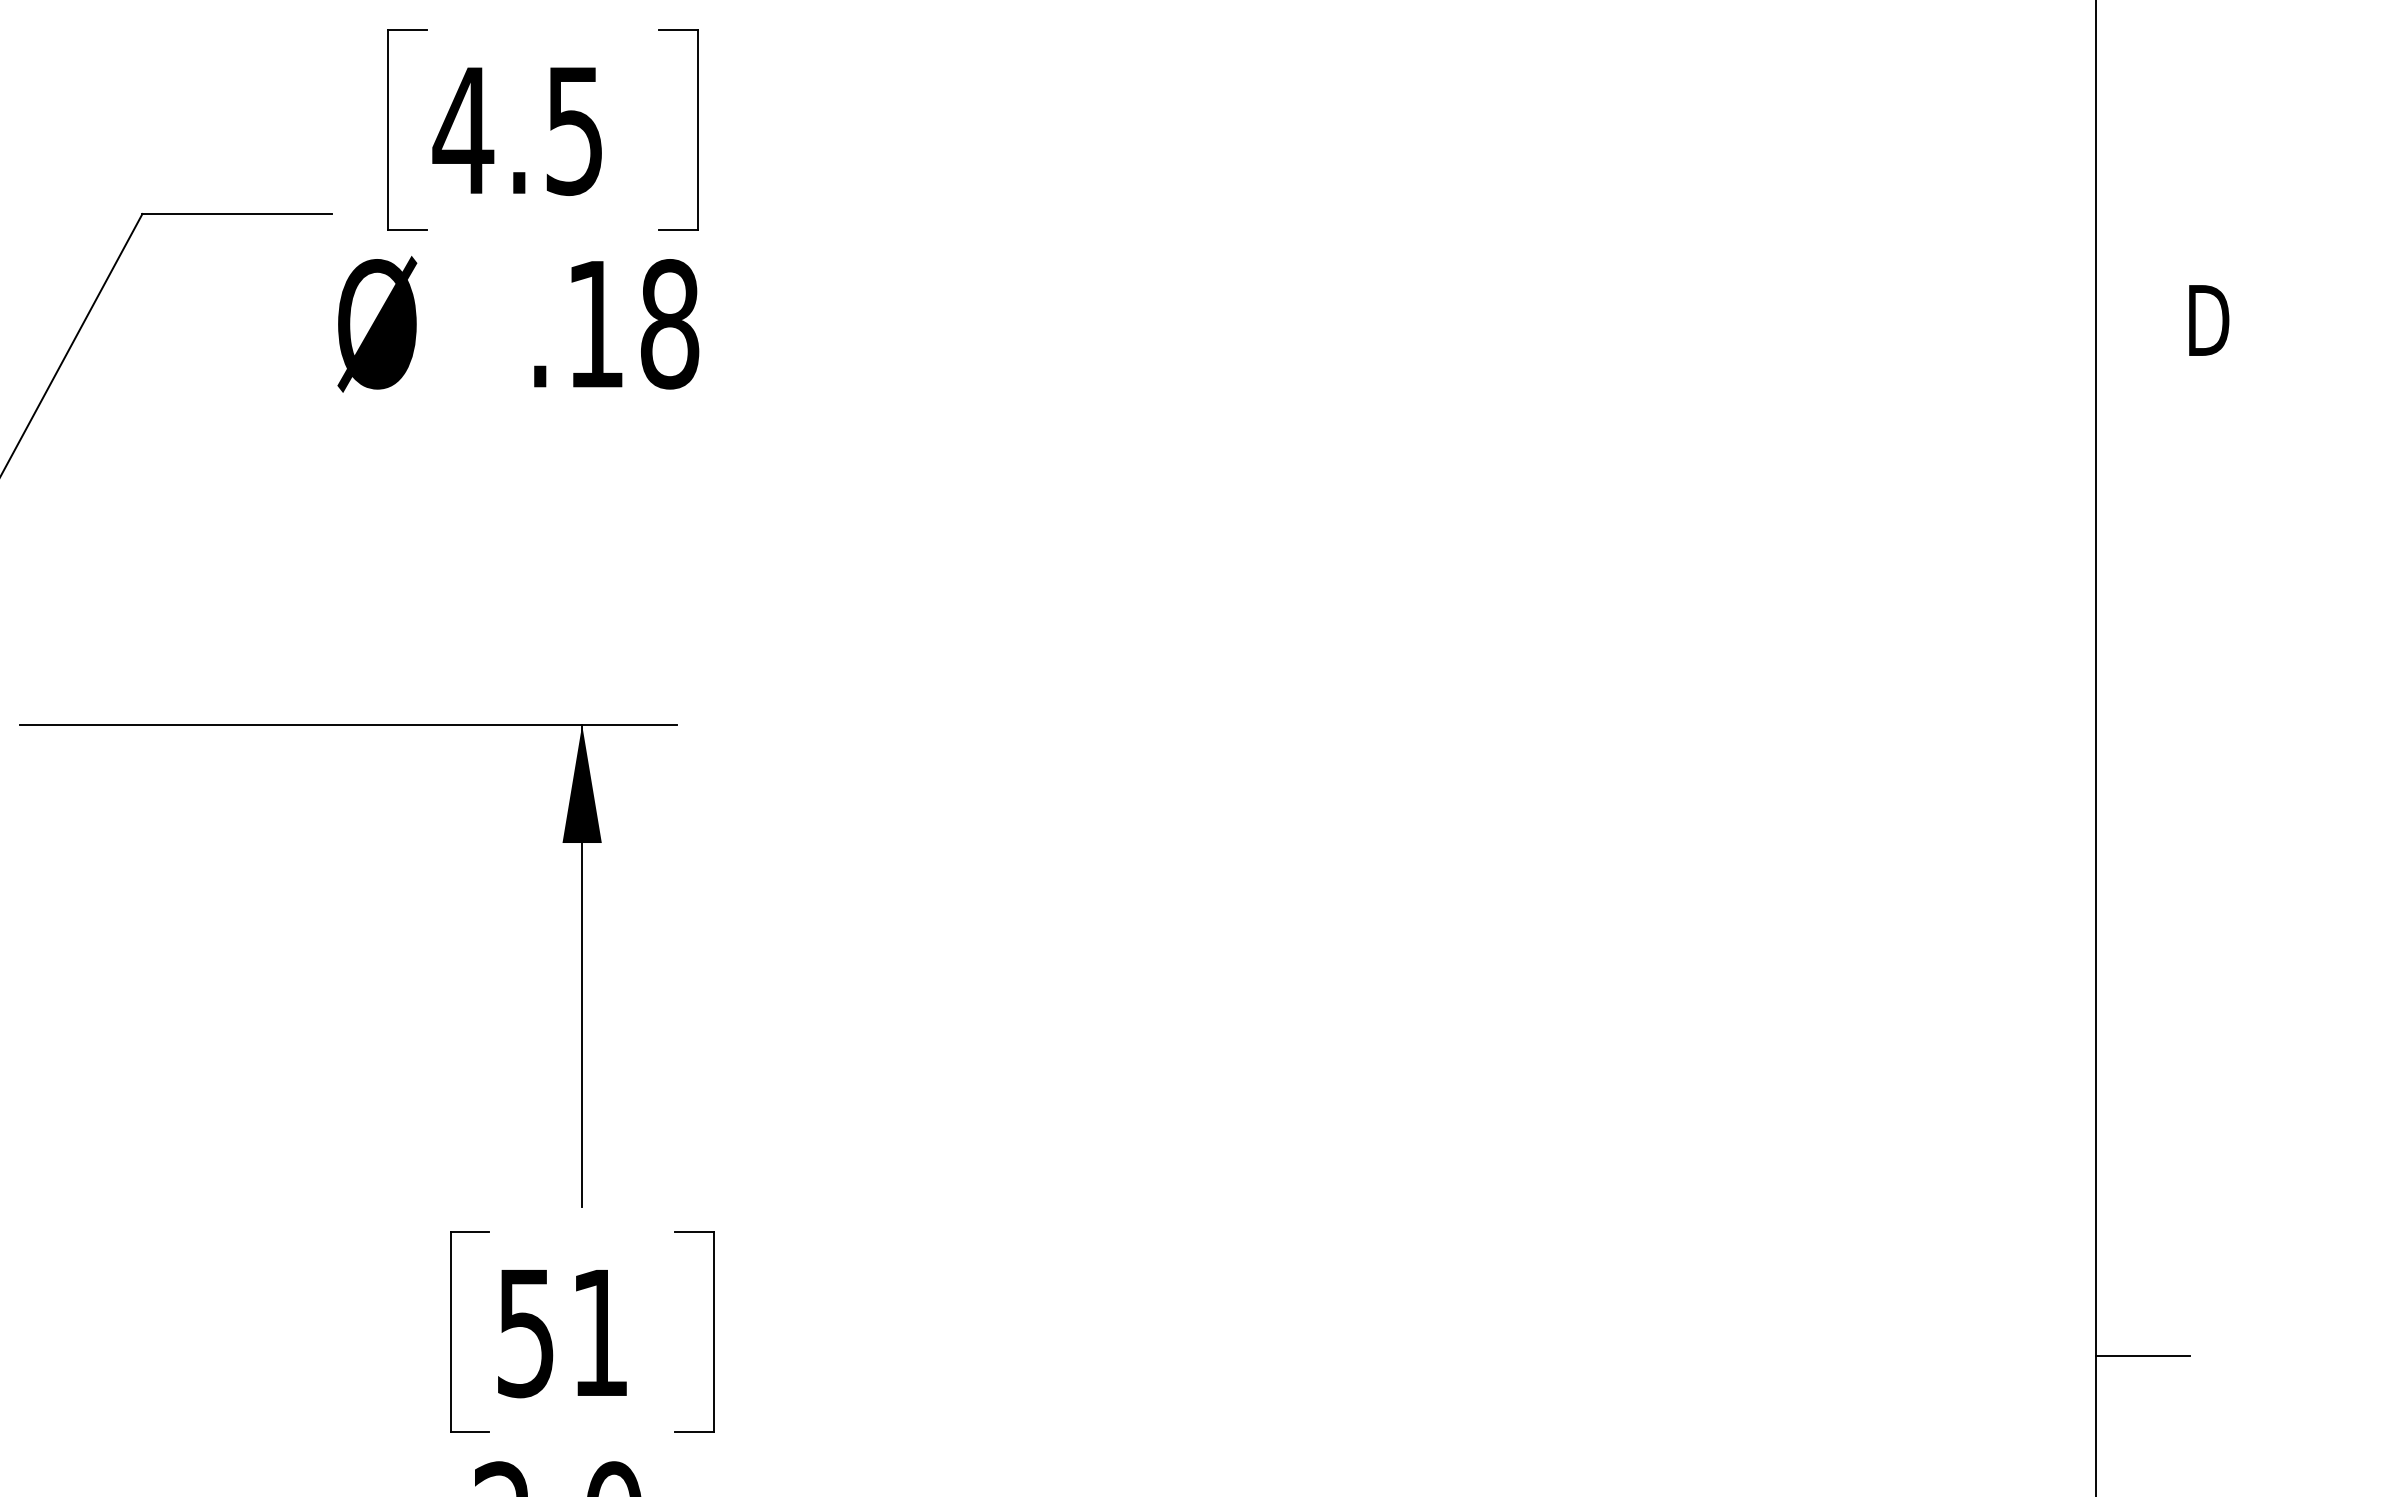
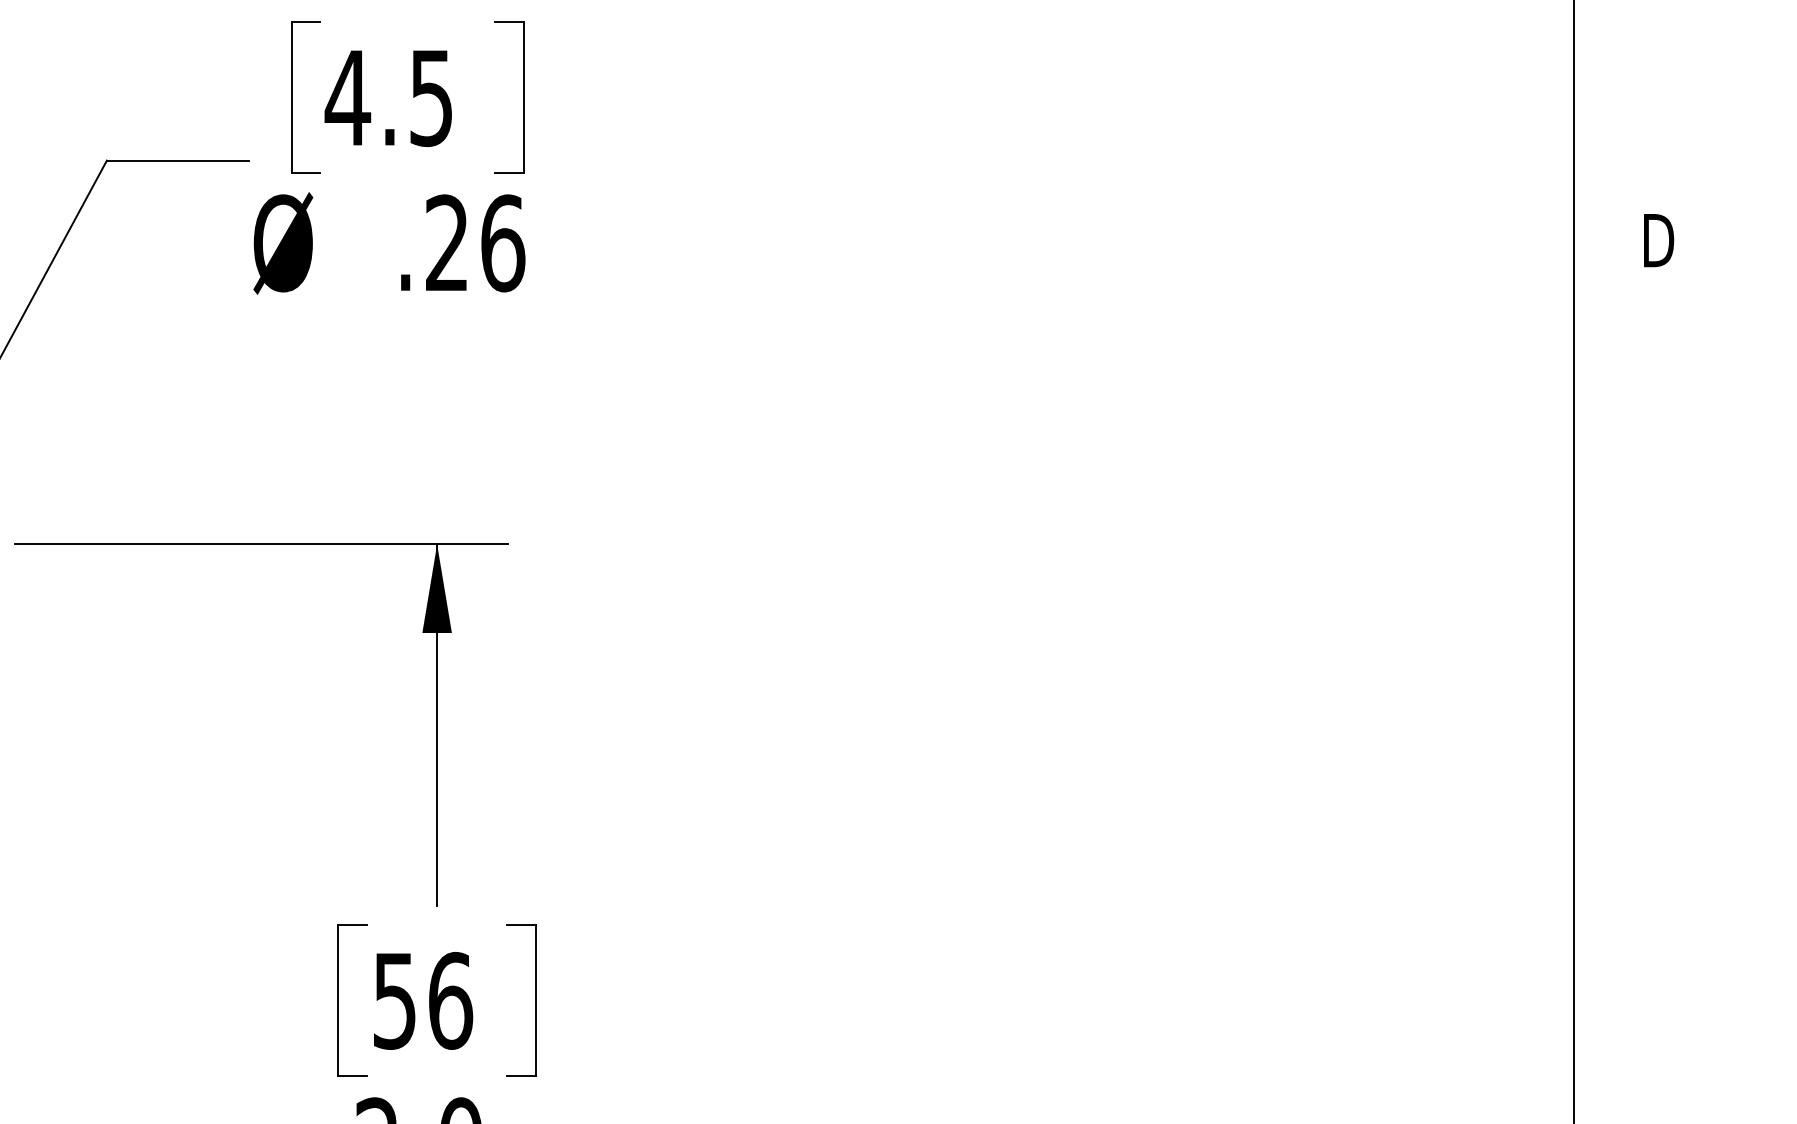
text: (633, 324) -> (475, 243), .18 -> .26
text: (600, 1332) -> (450, 1000), 51 -> 56
line: (2142, 1355) -> (1608, 1017), removed

